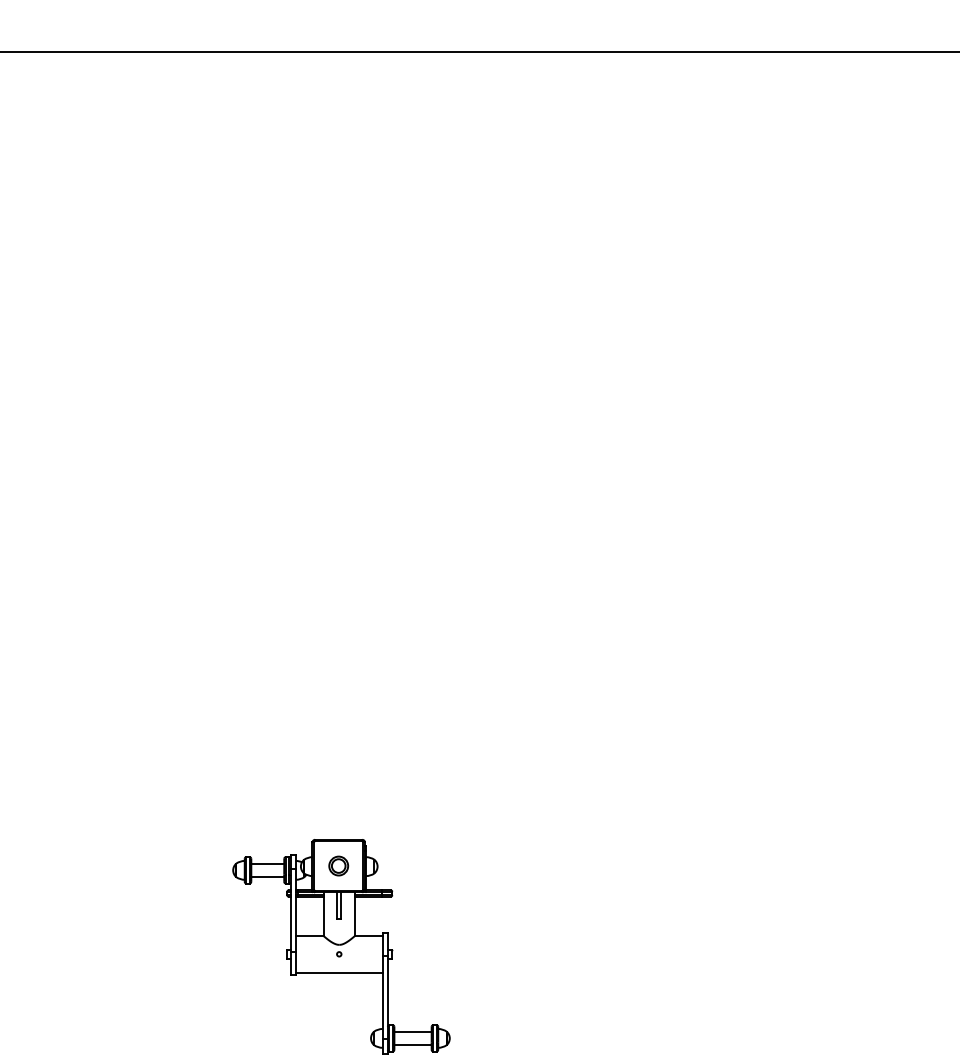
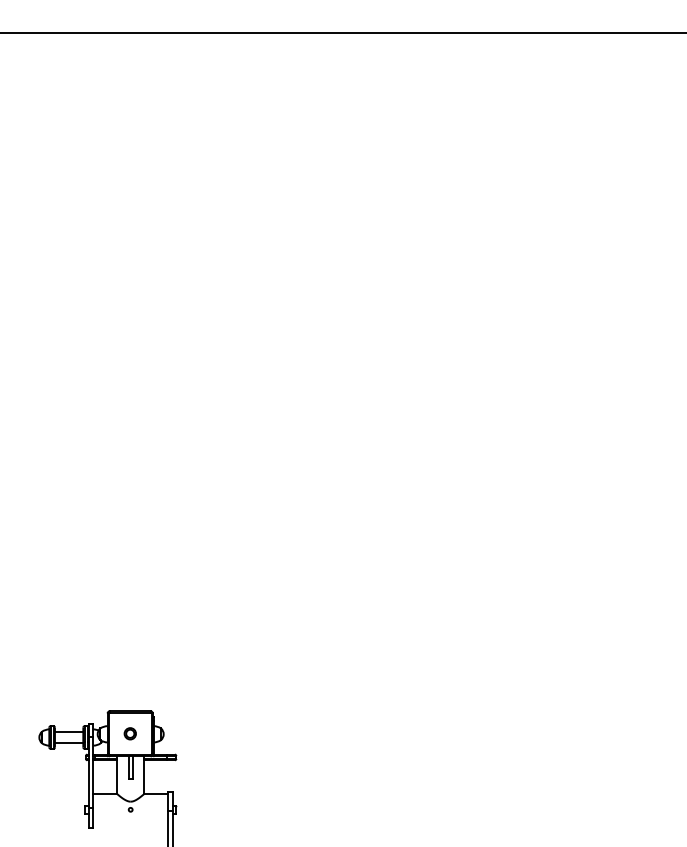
part: (338, 865) -> (130, 733), size x0.7
line: (338, 972) -> (130, 825), removed

